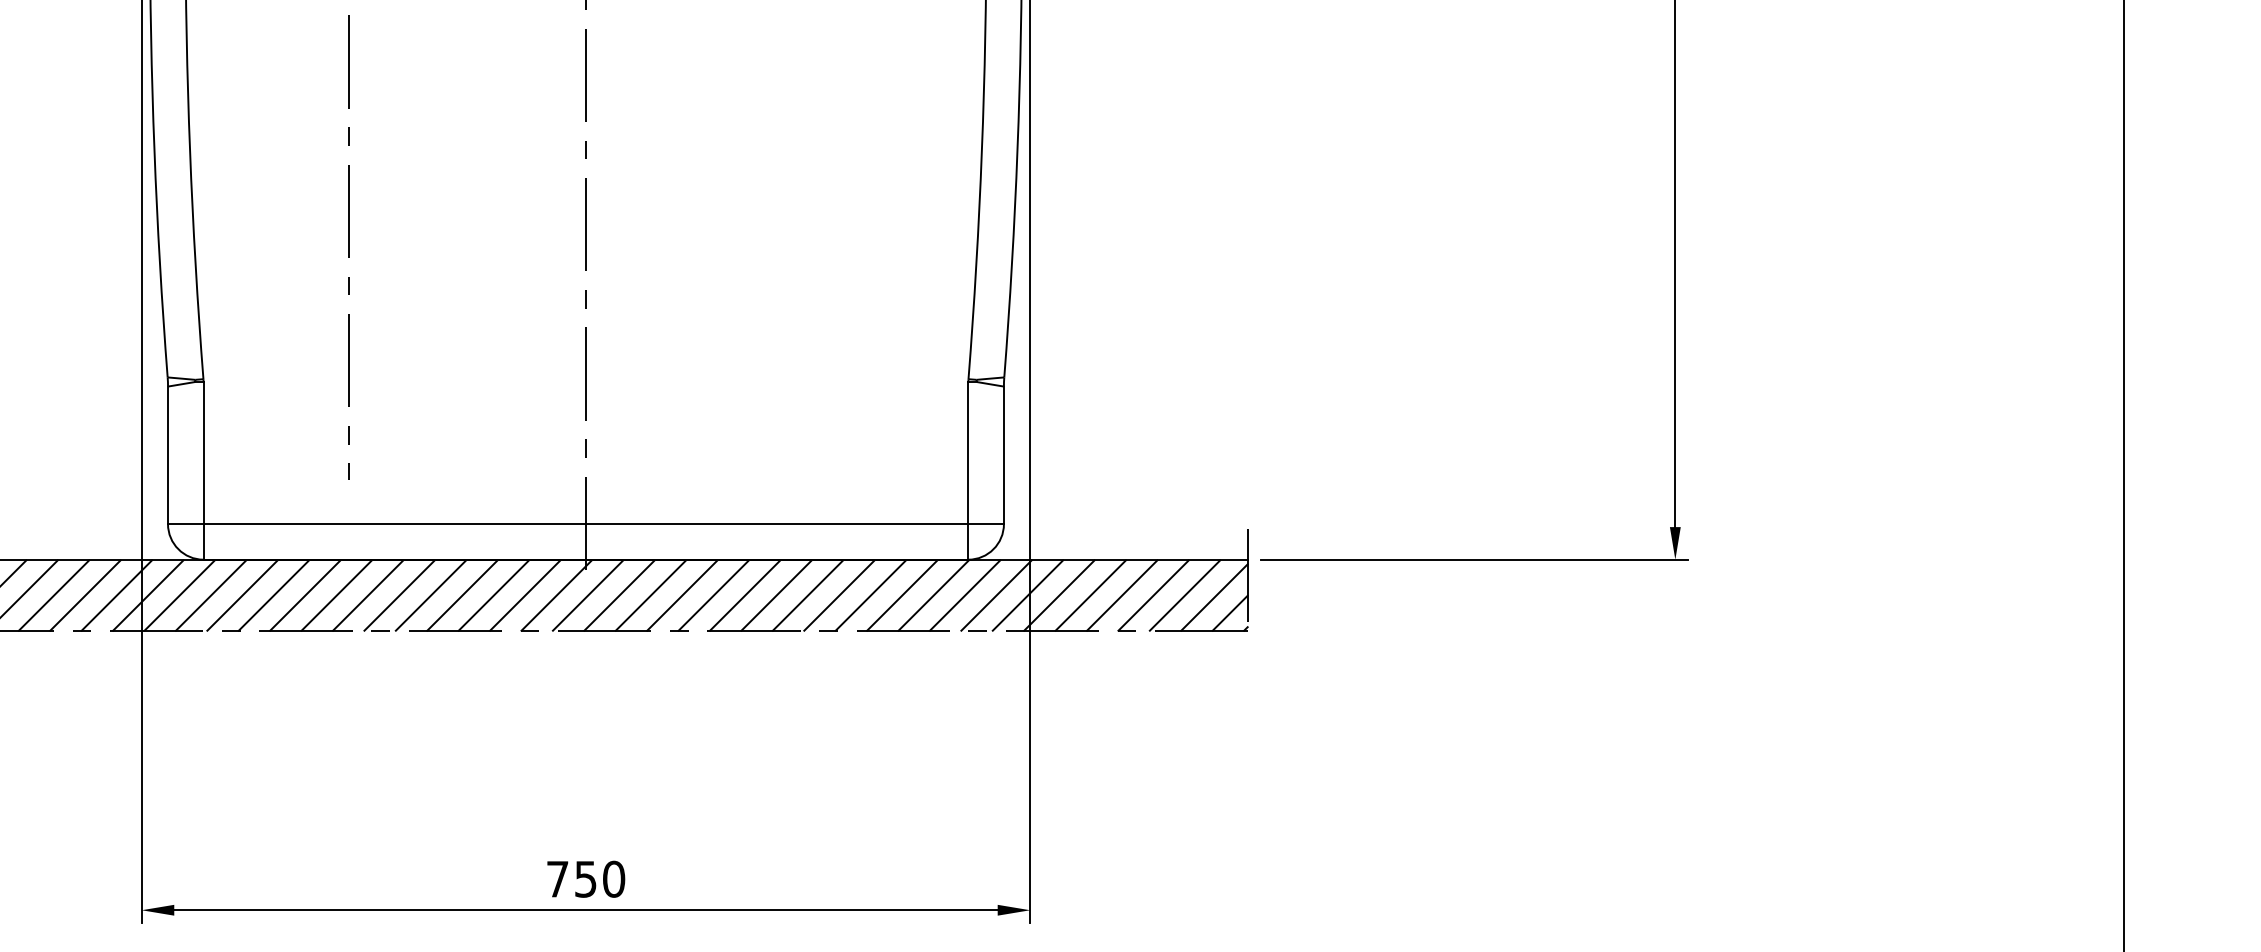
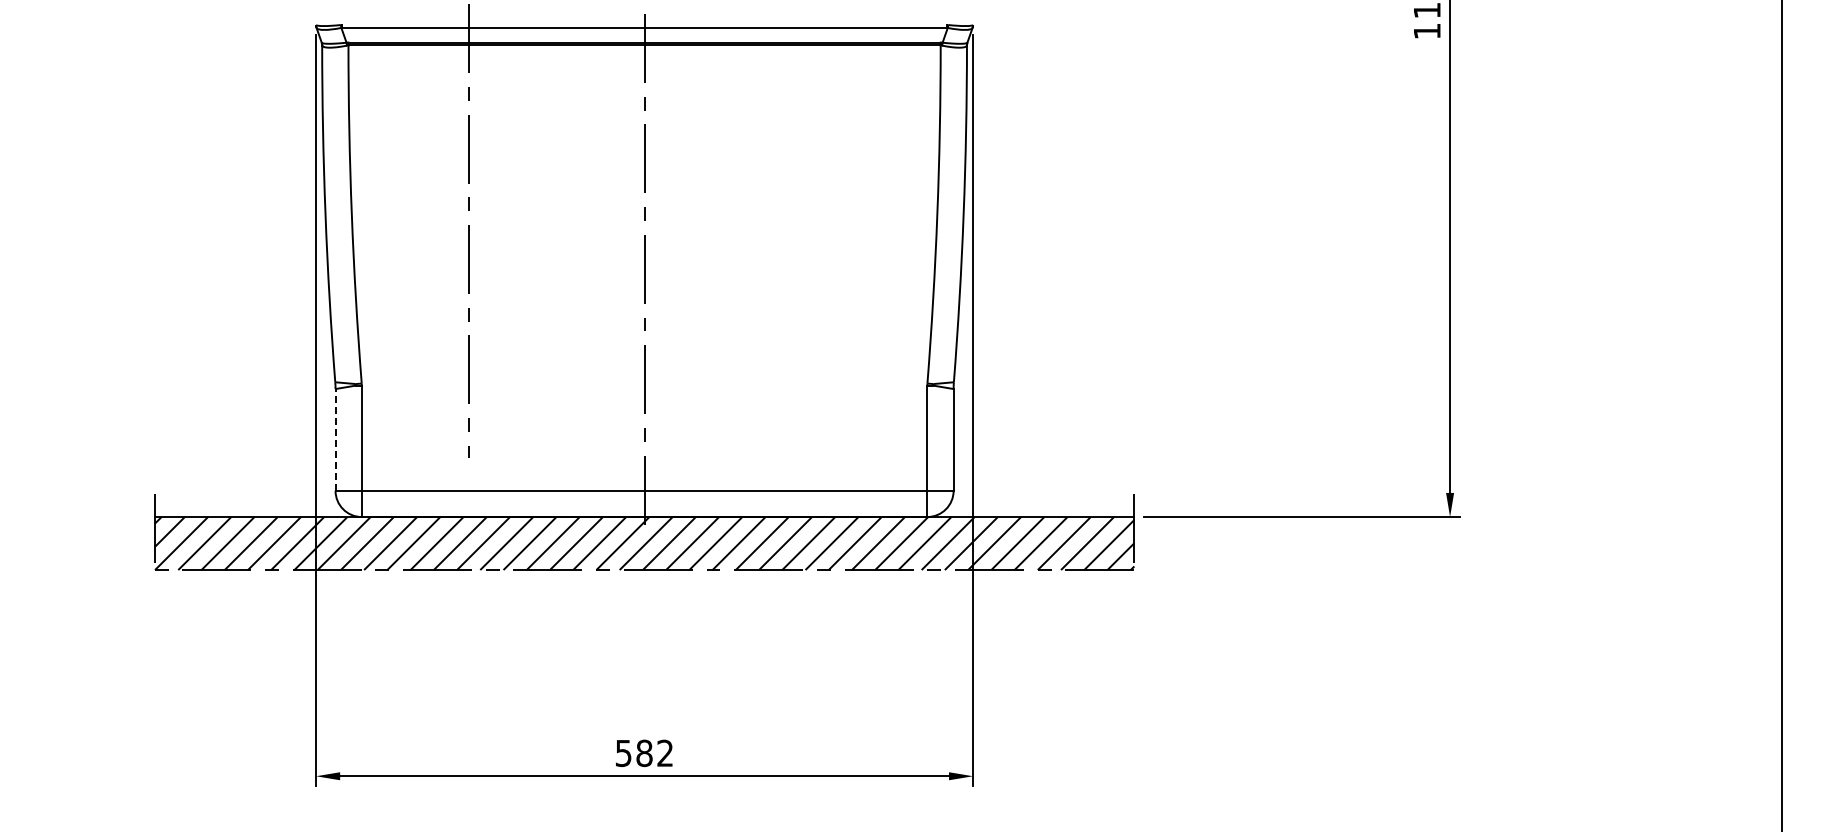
line: (167, 454) -> (335, 439), solid -> dashed
text: (585, 879) -> (644, 753), 750 -> 582

